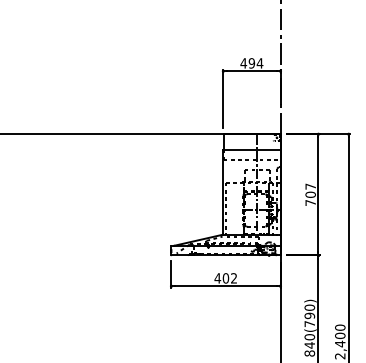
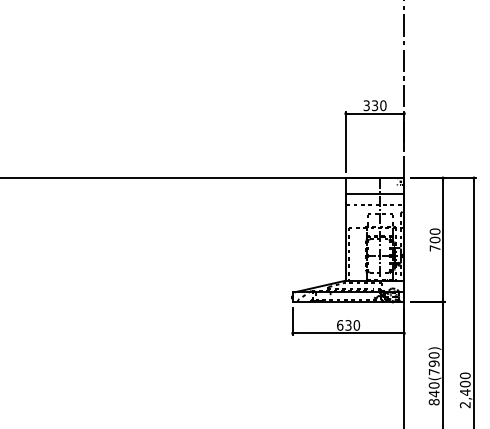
text: (251, 63) -> (374, 105), 494 -> 330
text: (310, 186) -> (434, 231), 707 -> 700
text: (225, 278) -> (348, 325), 402 -> 630

